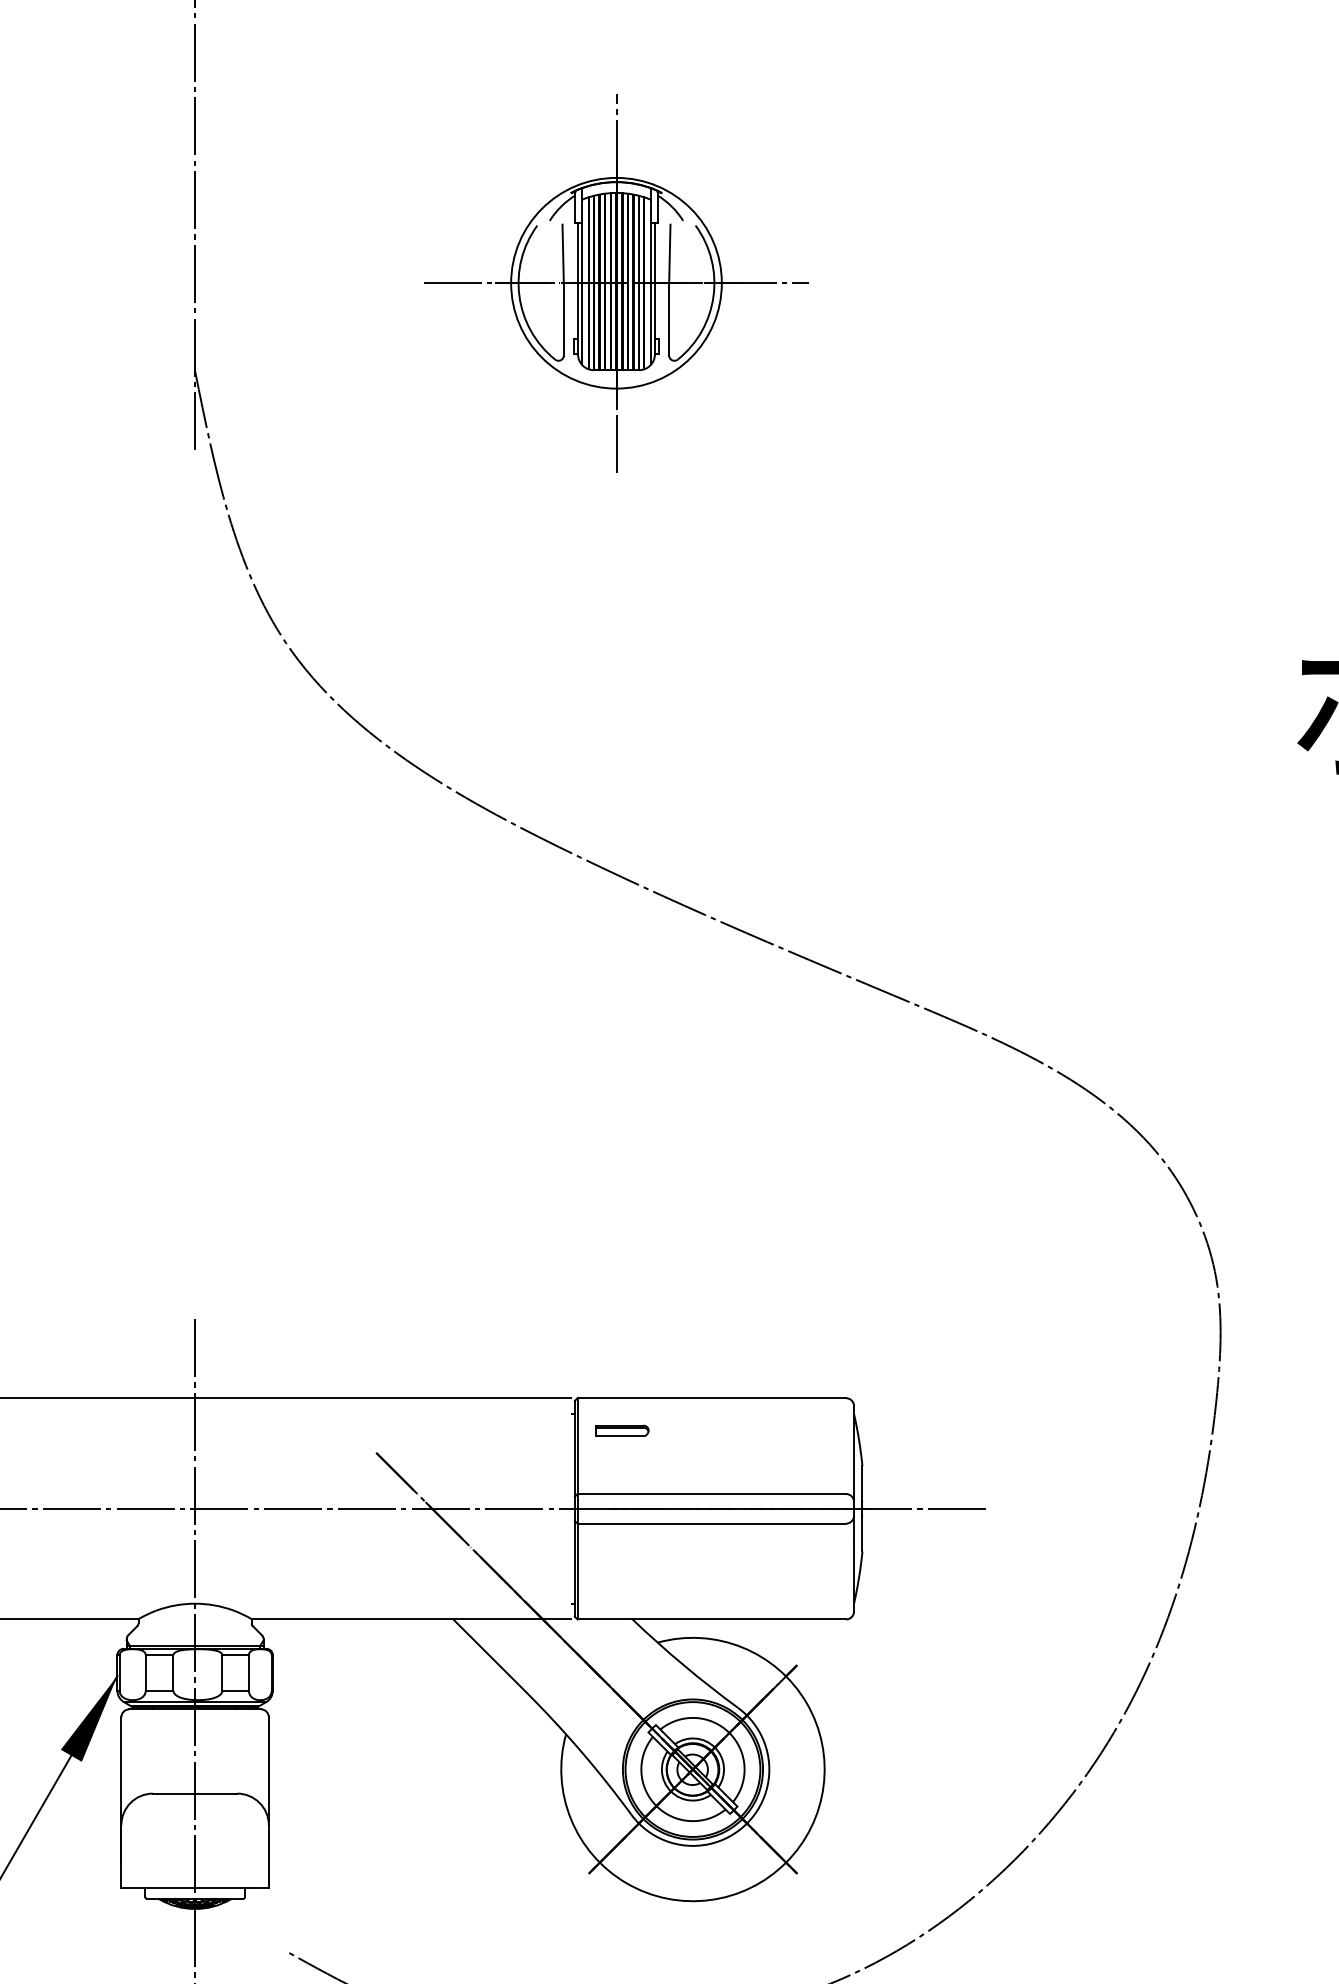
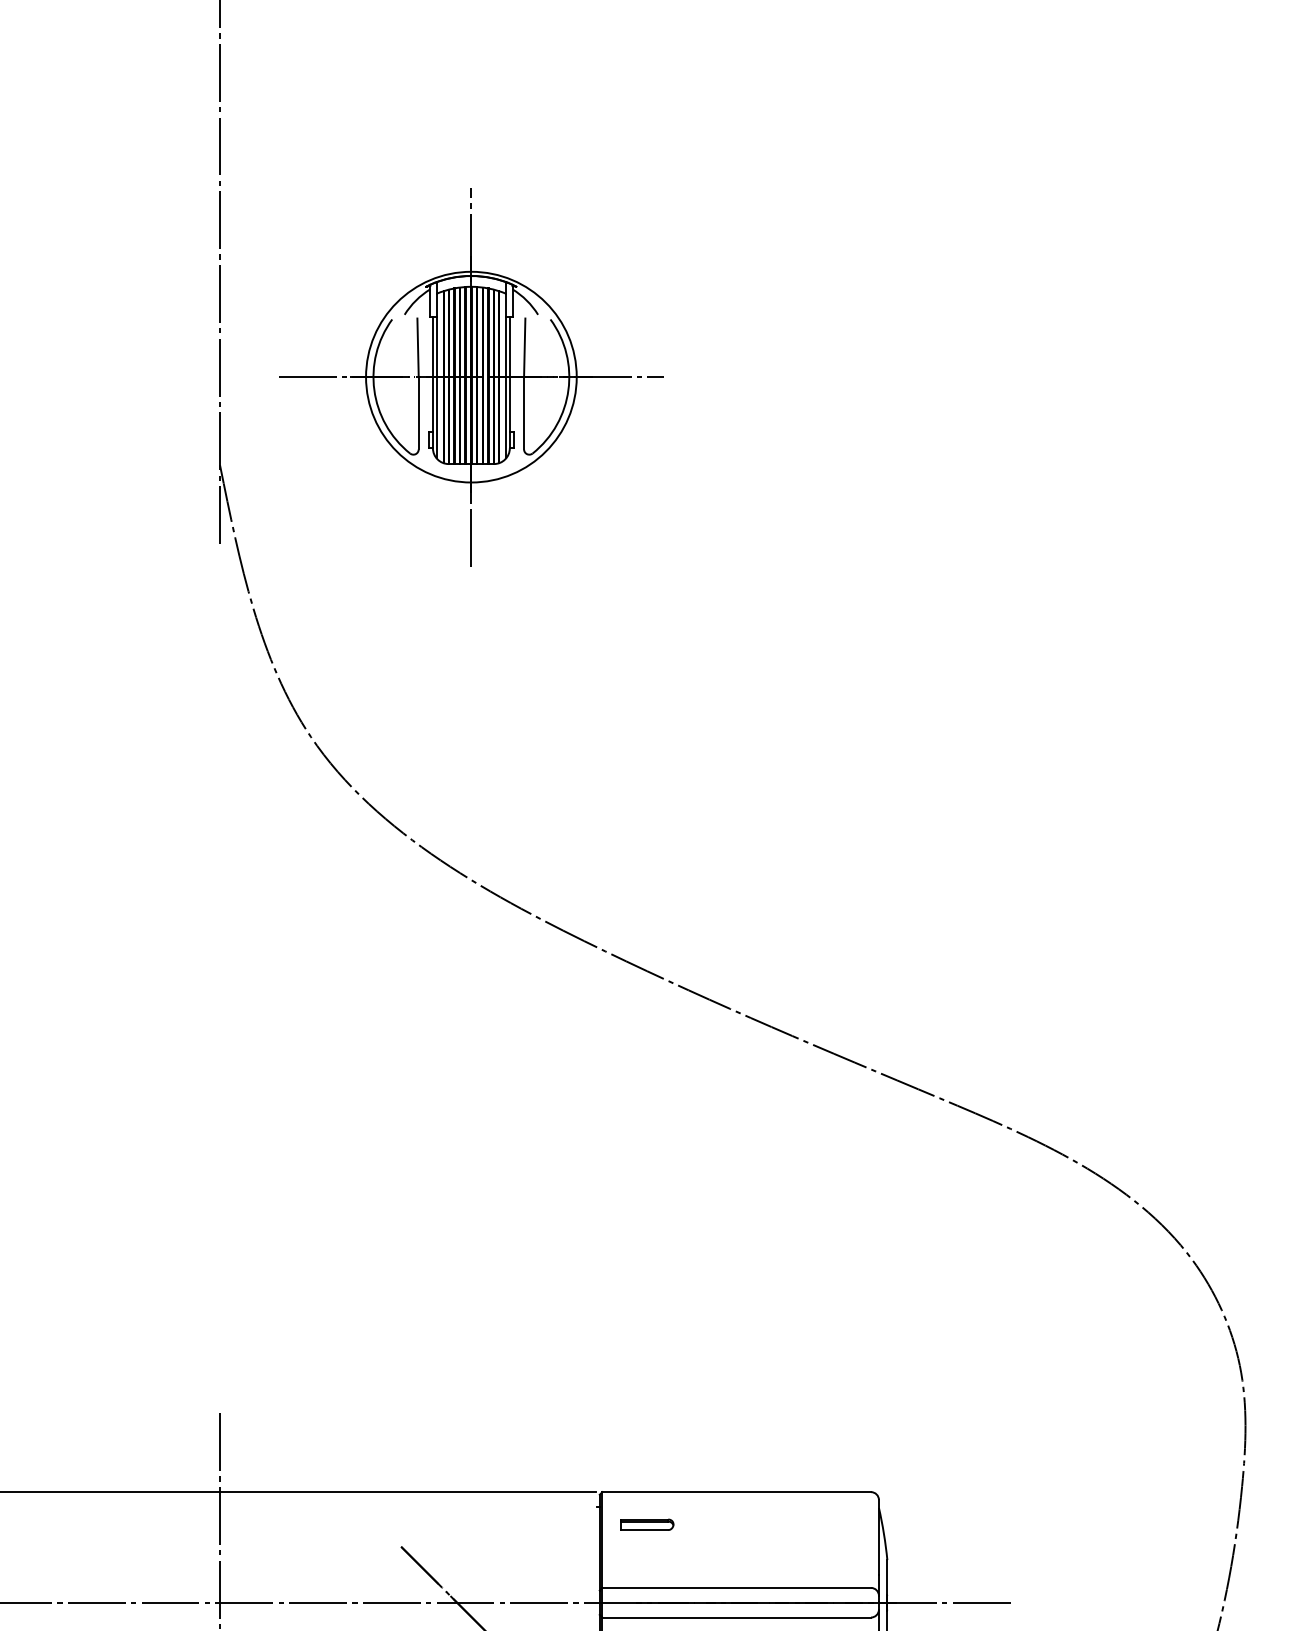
part: (616, 283) -> (471, 377), moved

